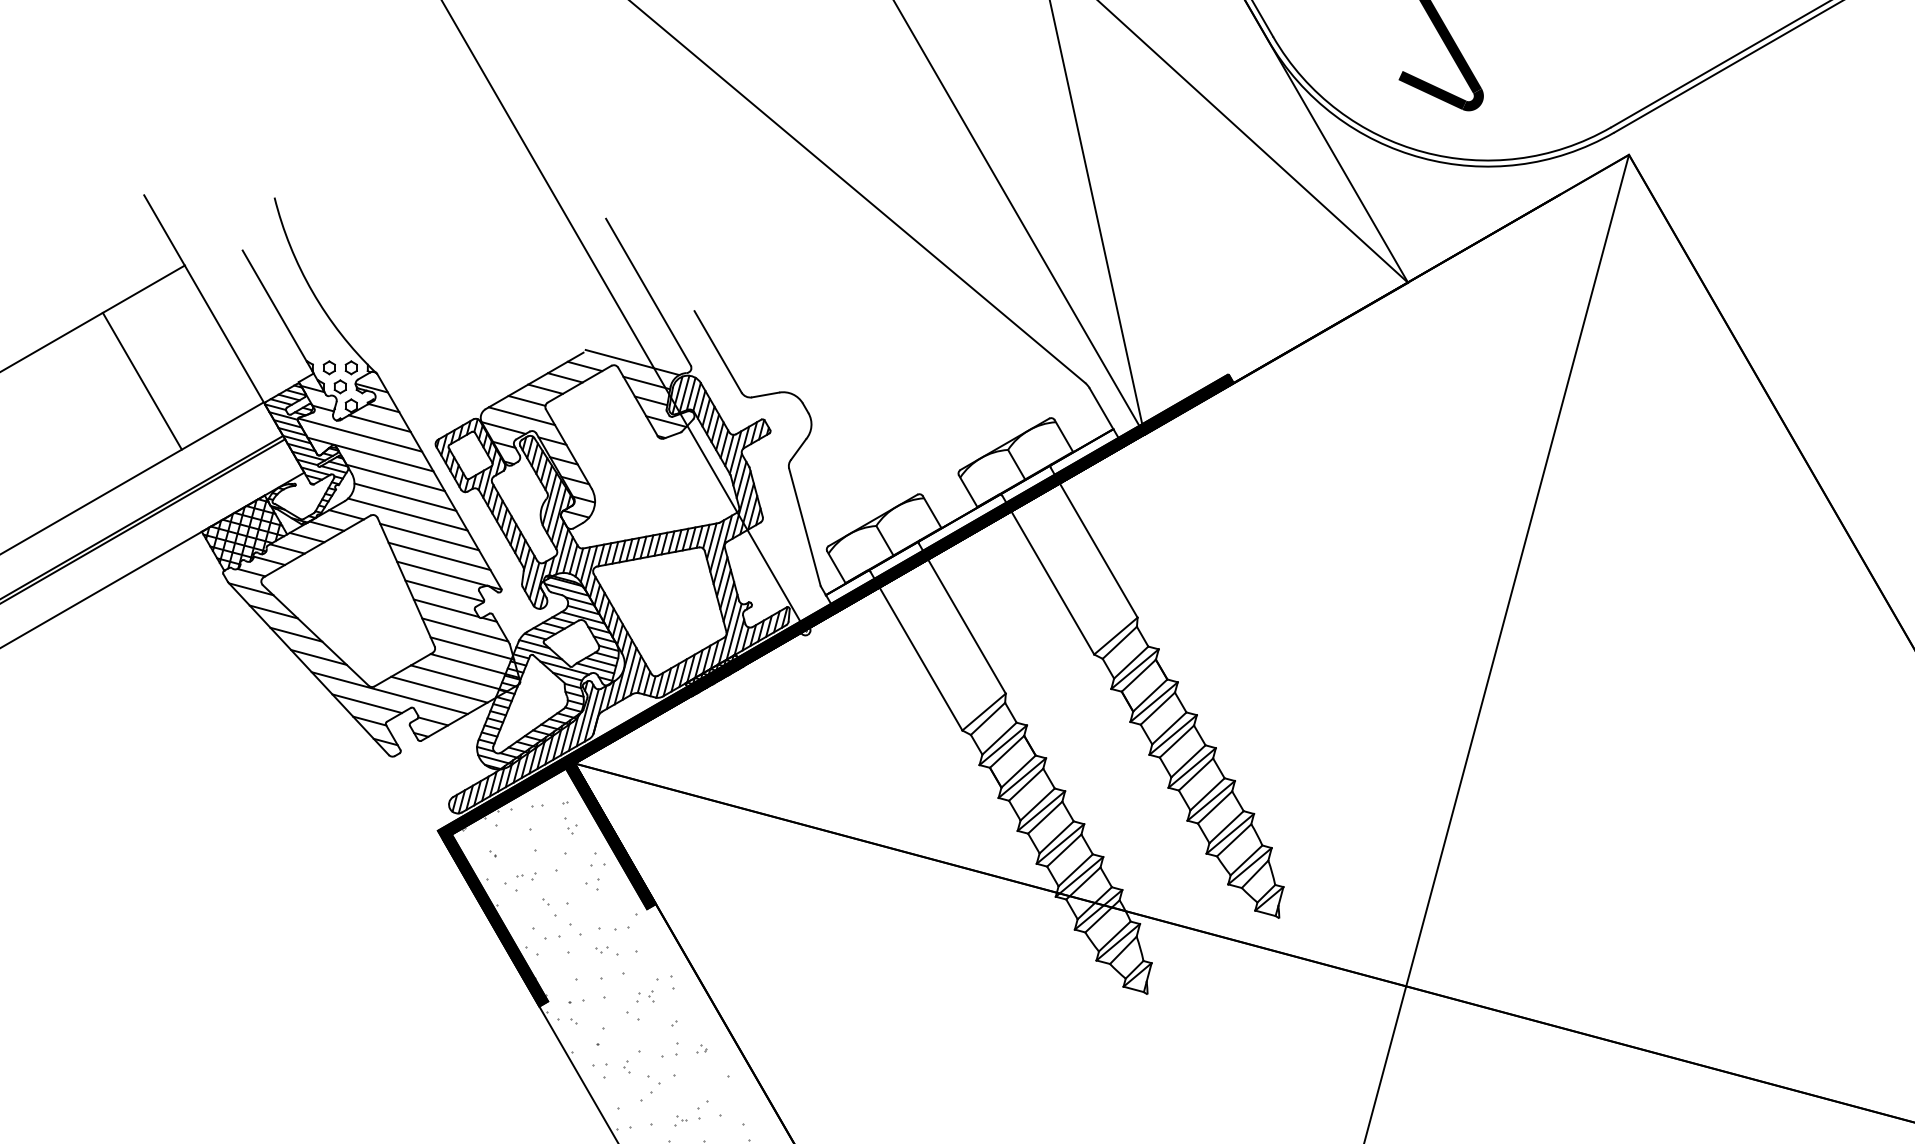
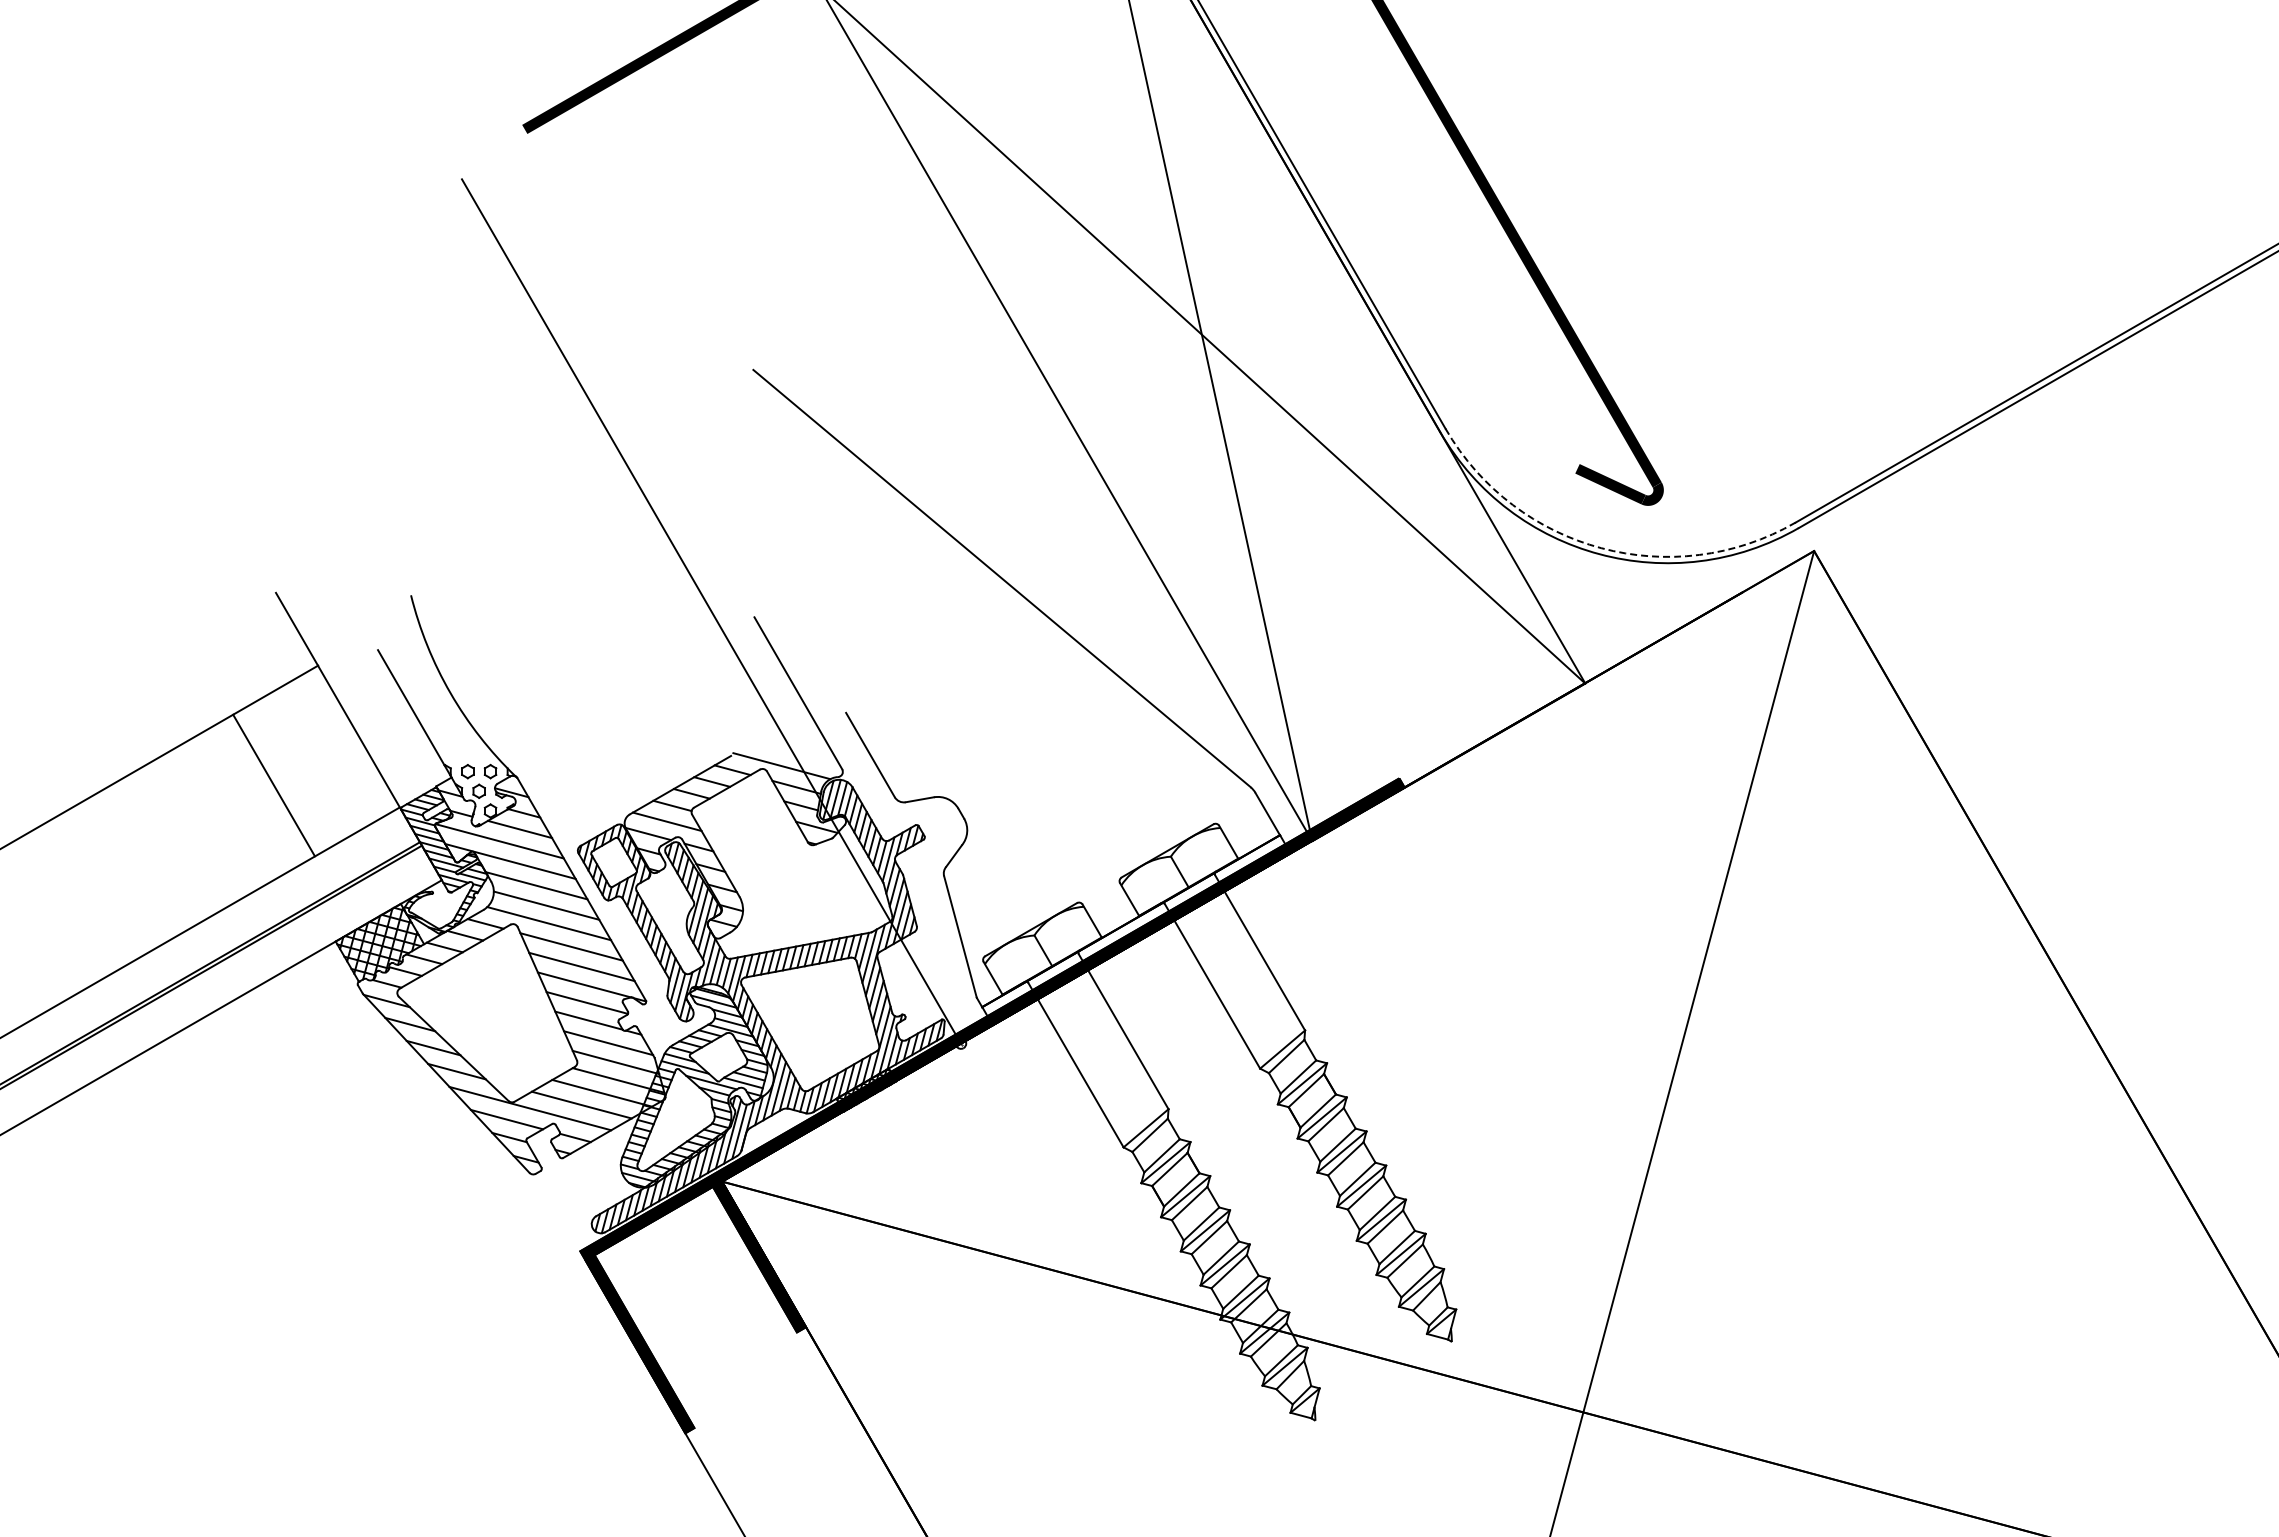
arc: (1423, 152) -> (1601, 548), solid -> dashed
hatch: (595, 950) -> (743, 1375), removed

